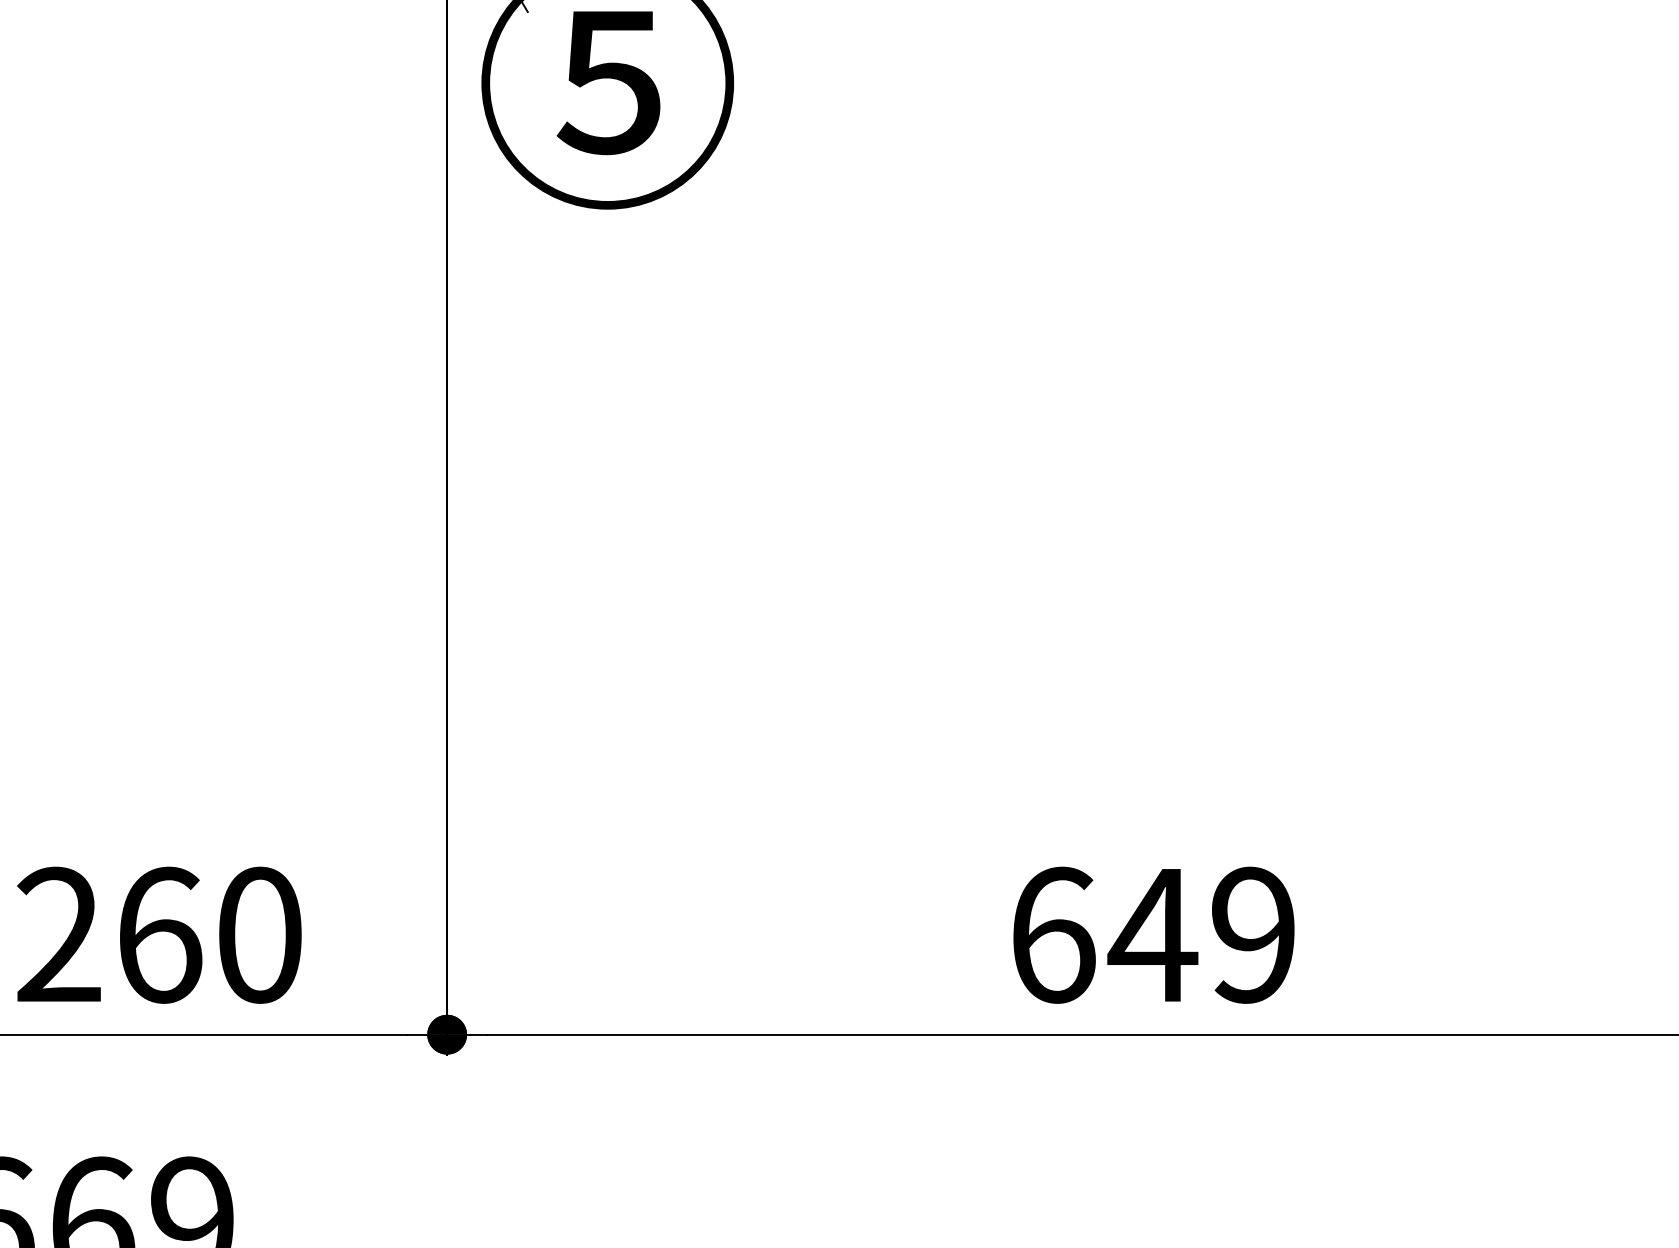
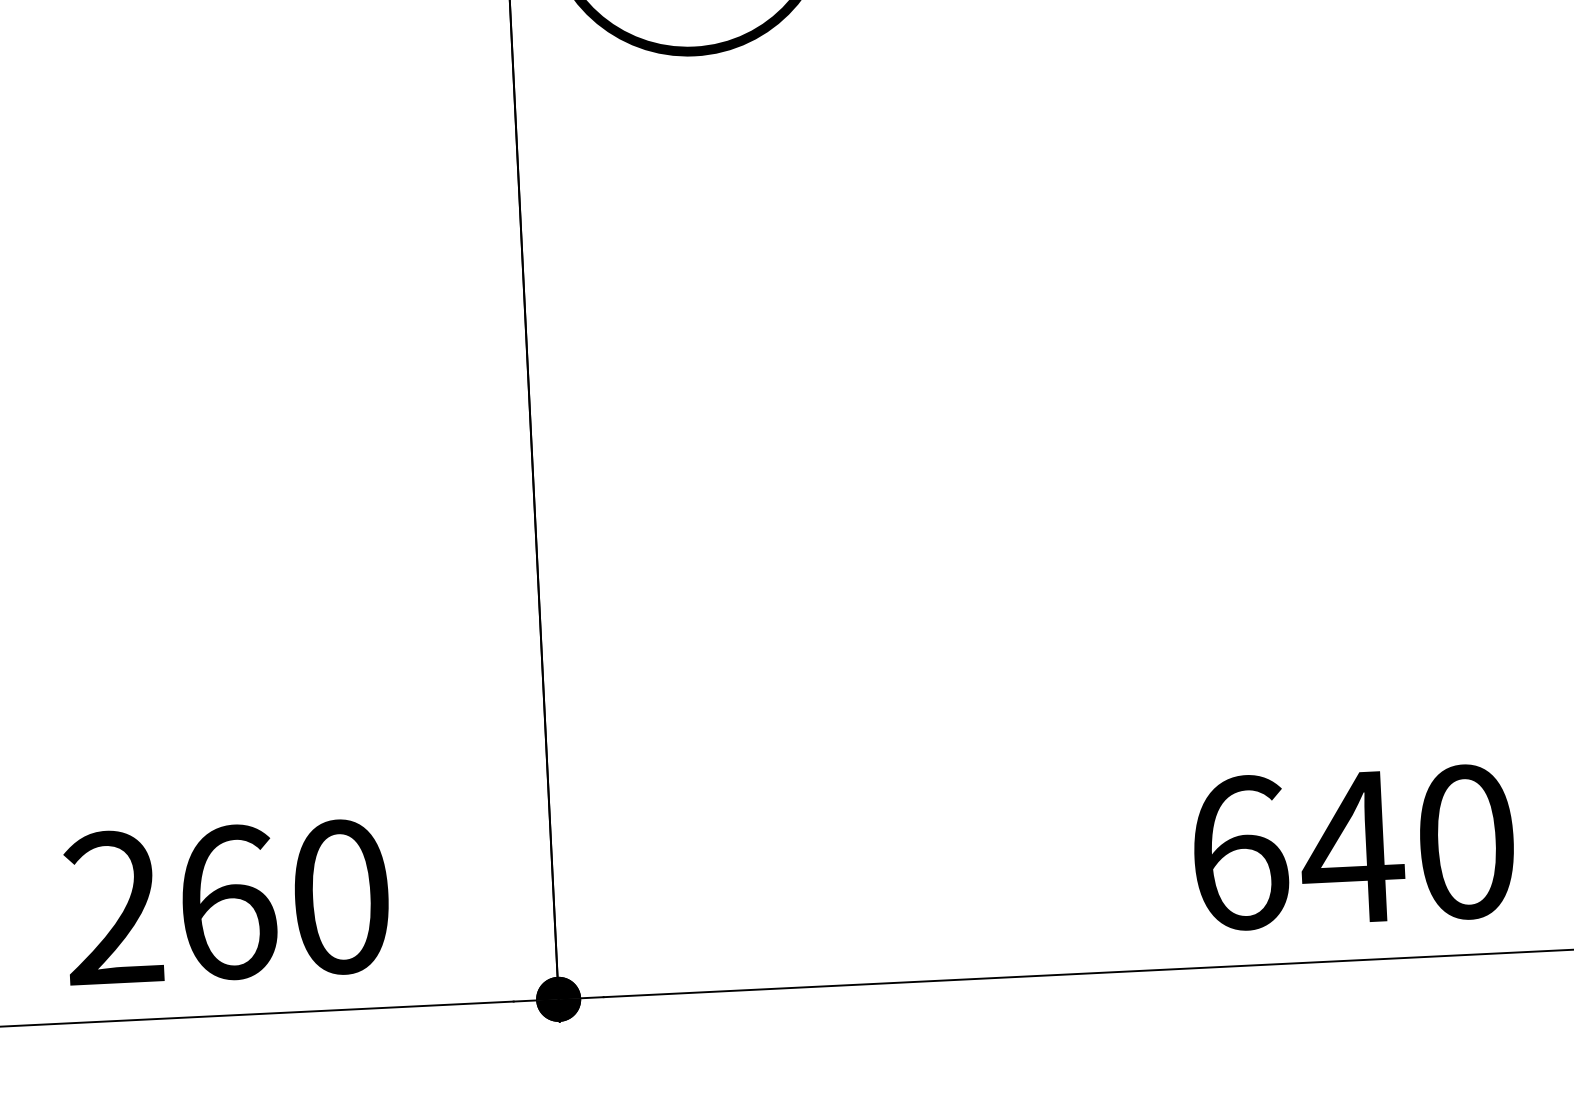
text: (1253, 934) -> (1466, 841), 649 -> 640

